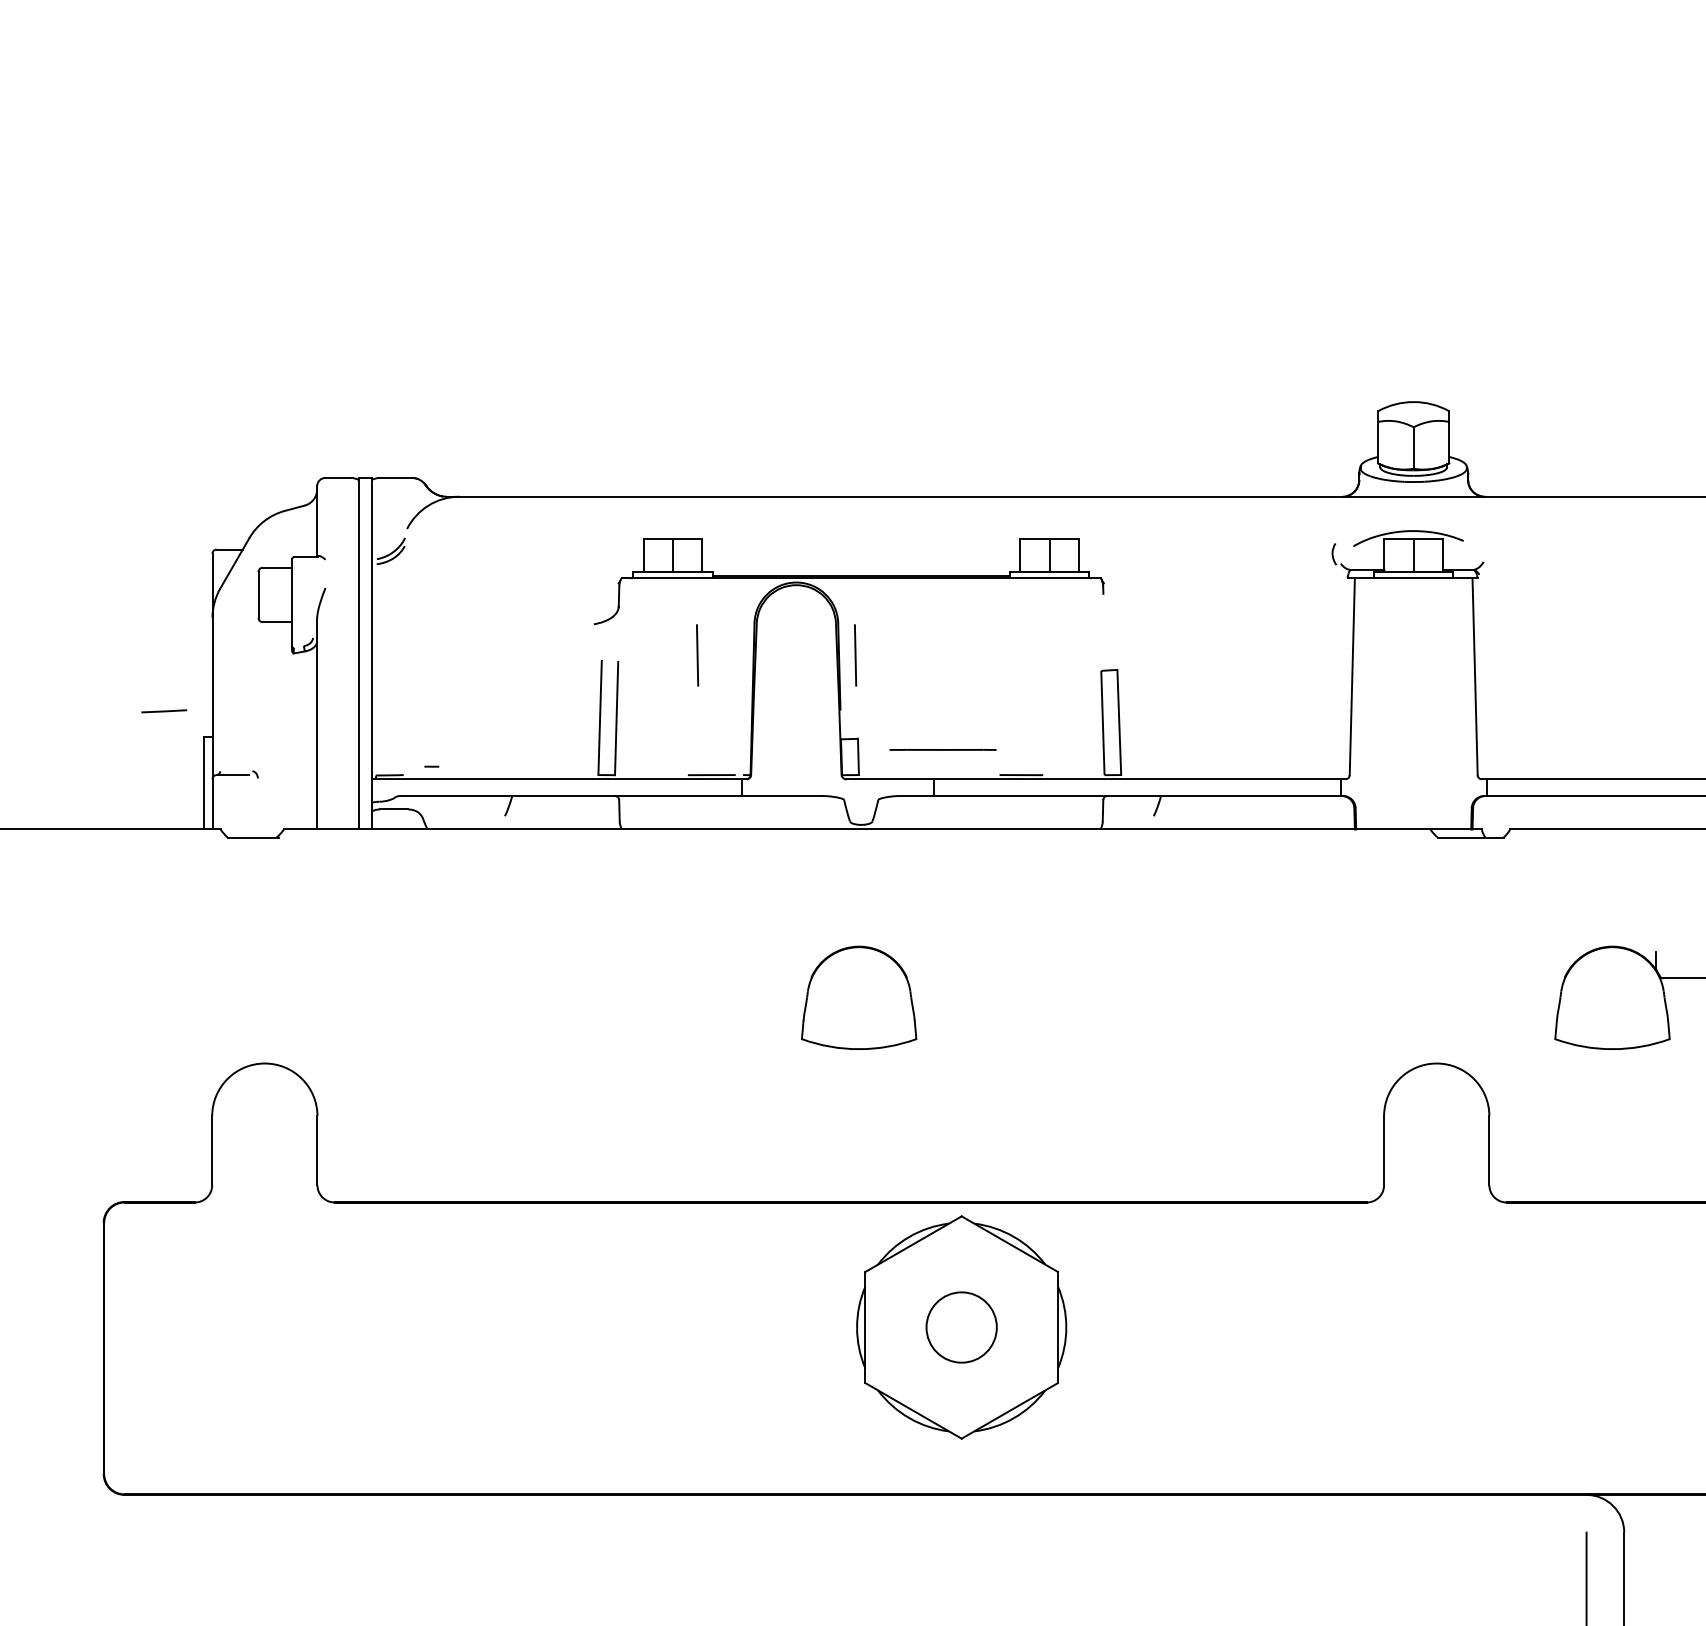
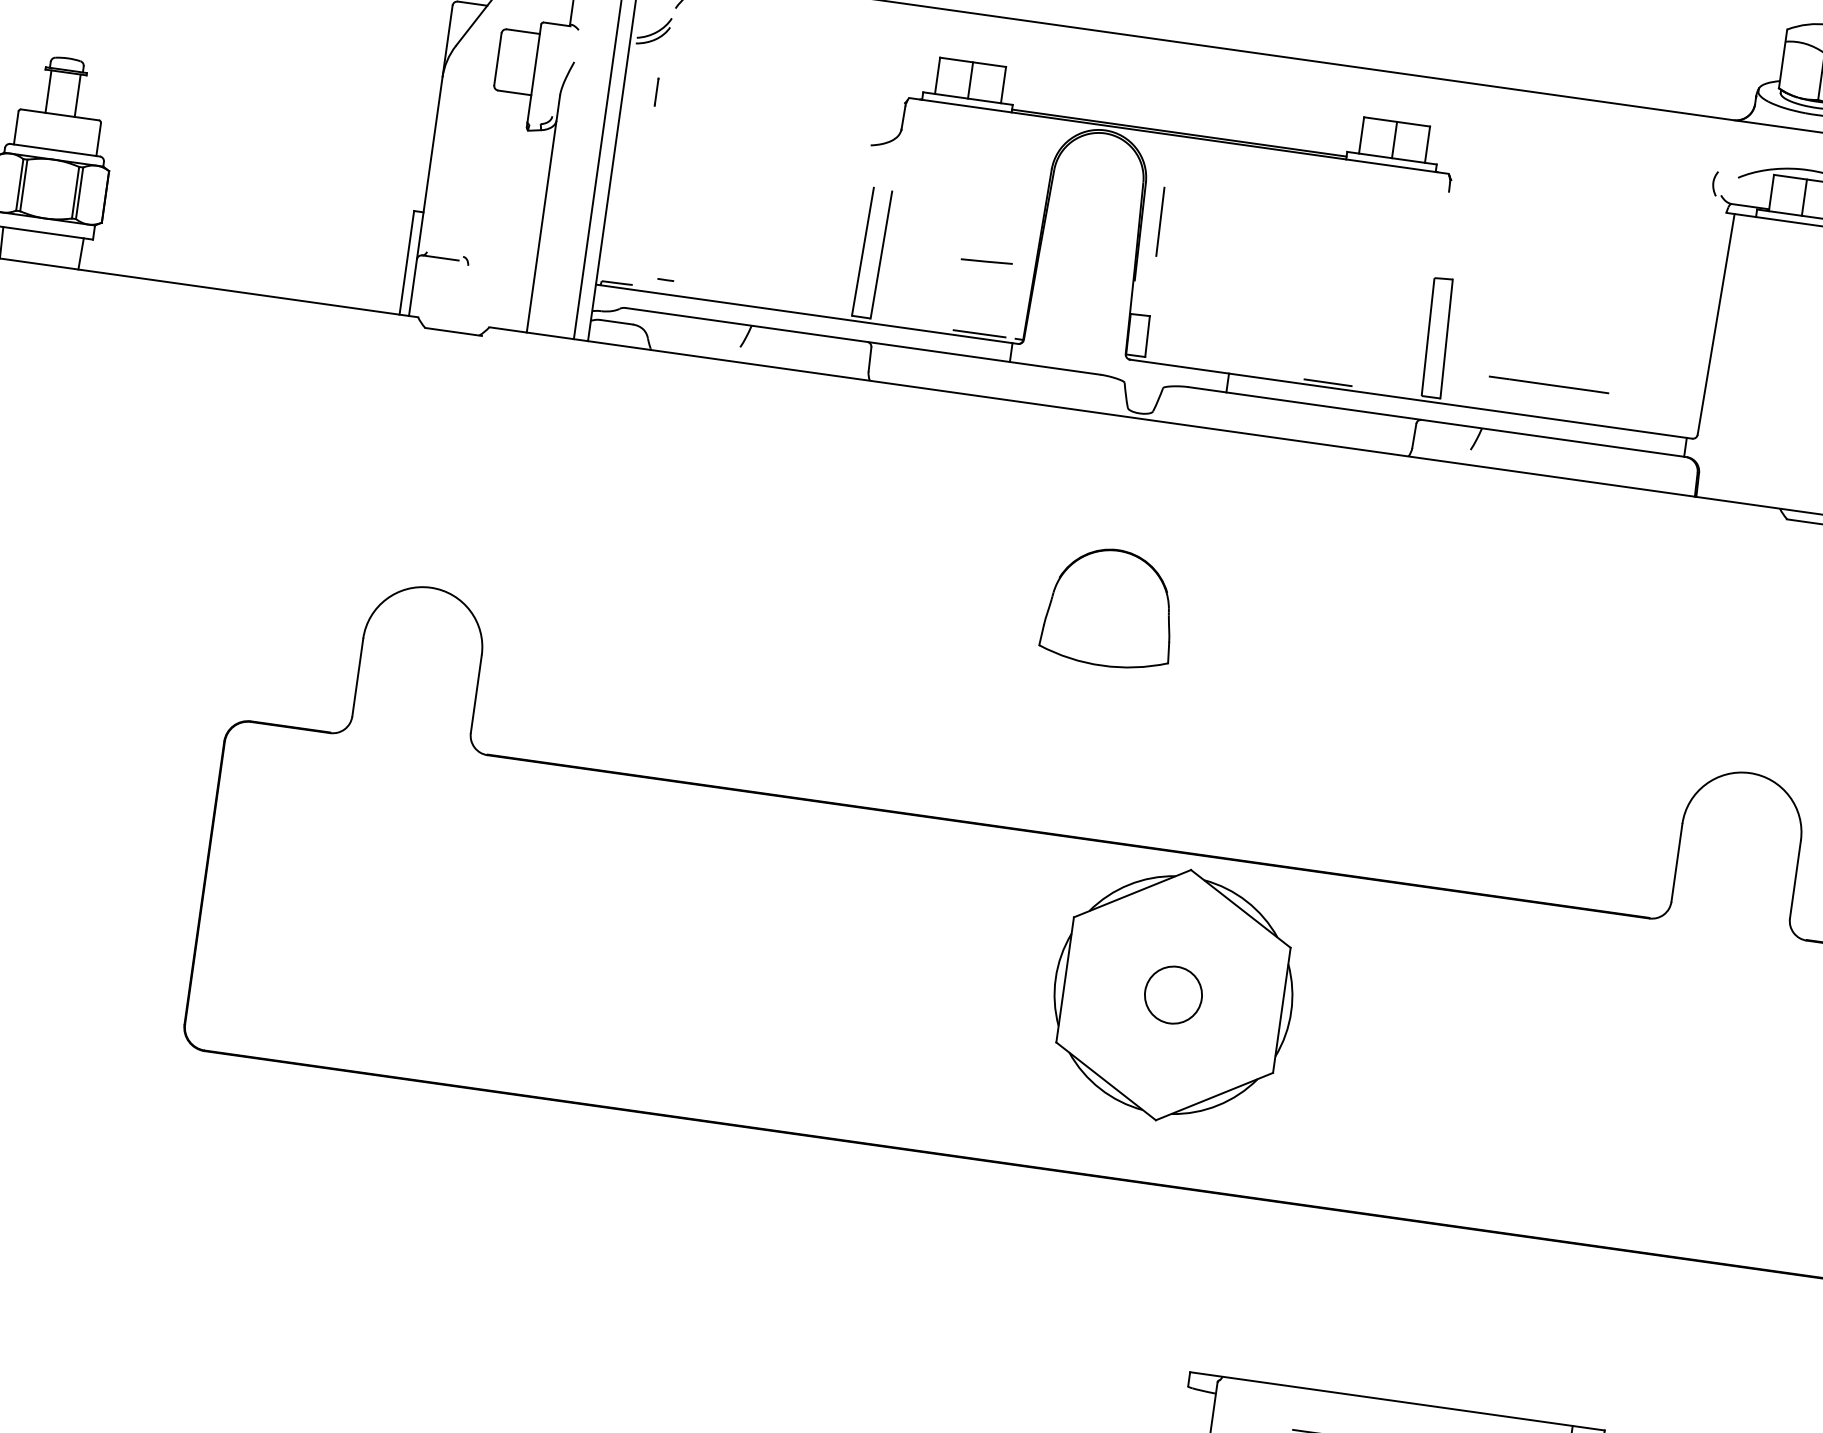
line: (400, 604) -> (656, 92), added
line: (697, 655) -> (982, 196), removed
line: (164, 711) -> (987, 261), moved
line: (942, 749) -> (1548, 384), moved
circle: (961, 1327) -> (1173, 995), size x0.71

